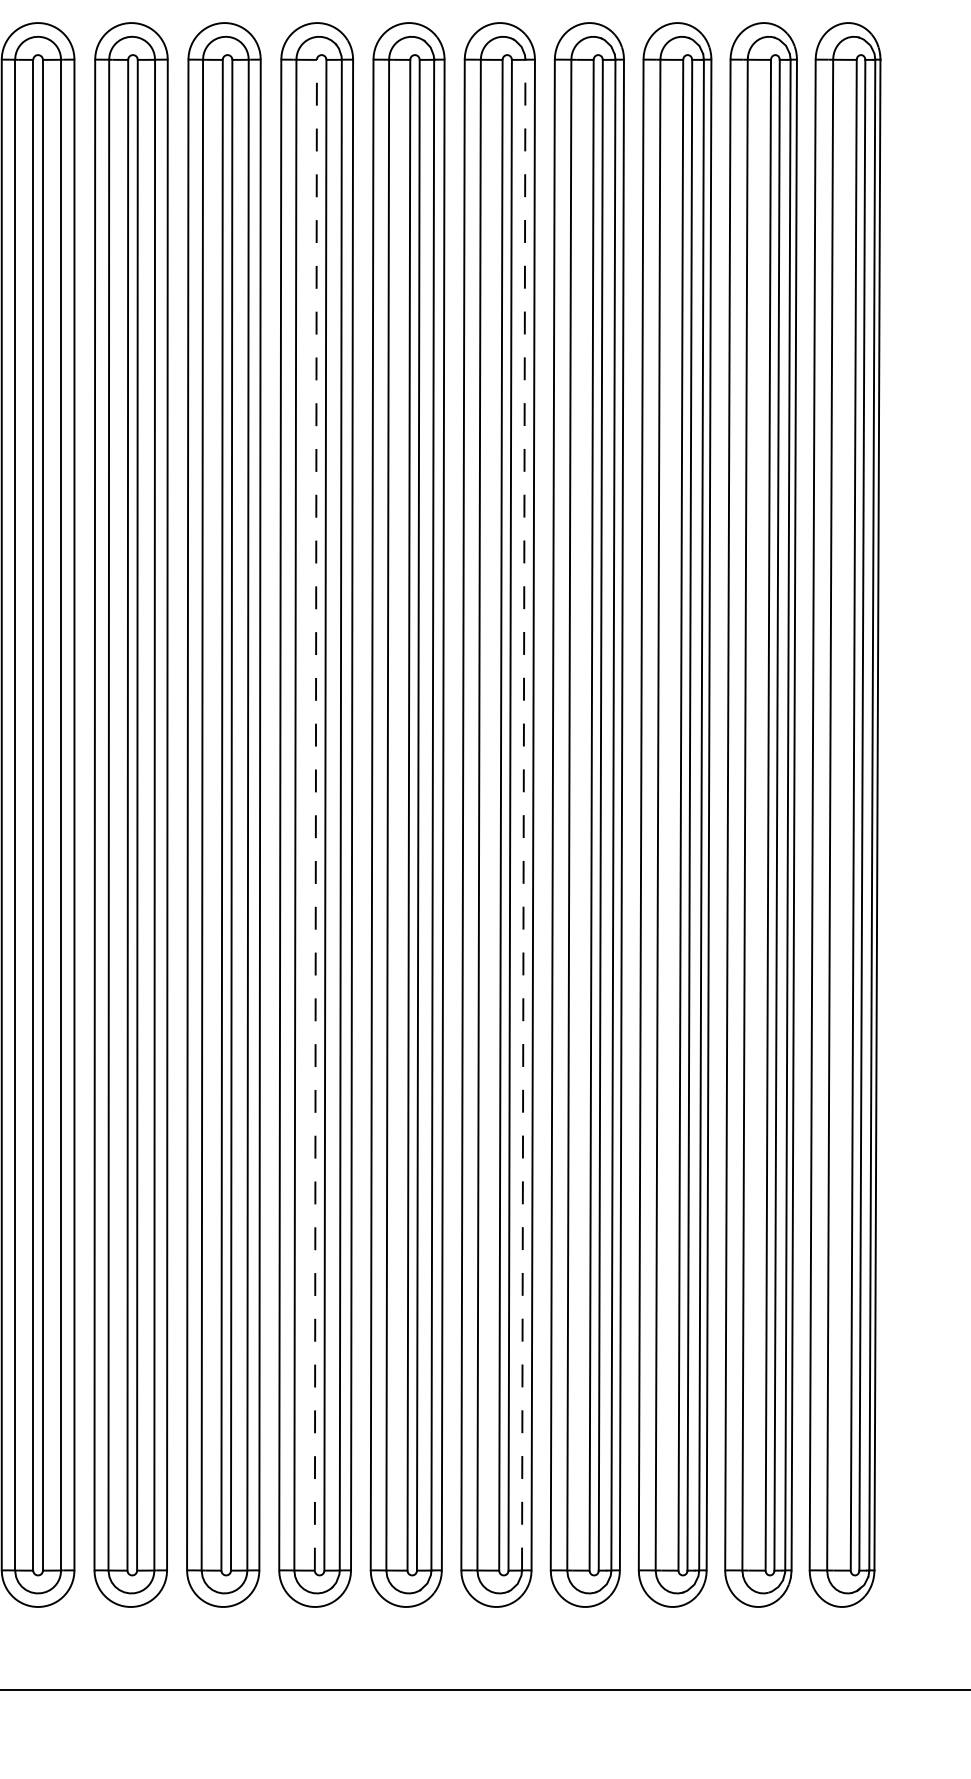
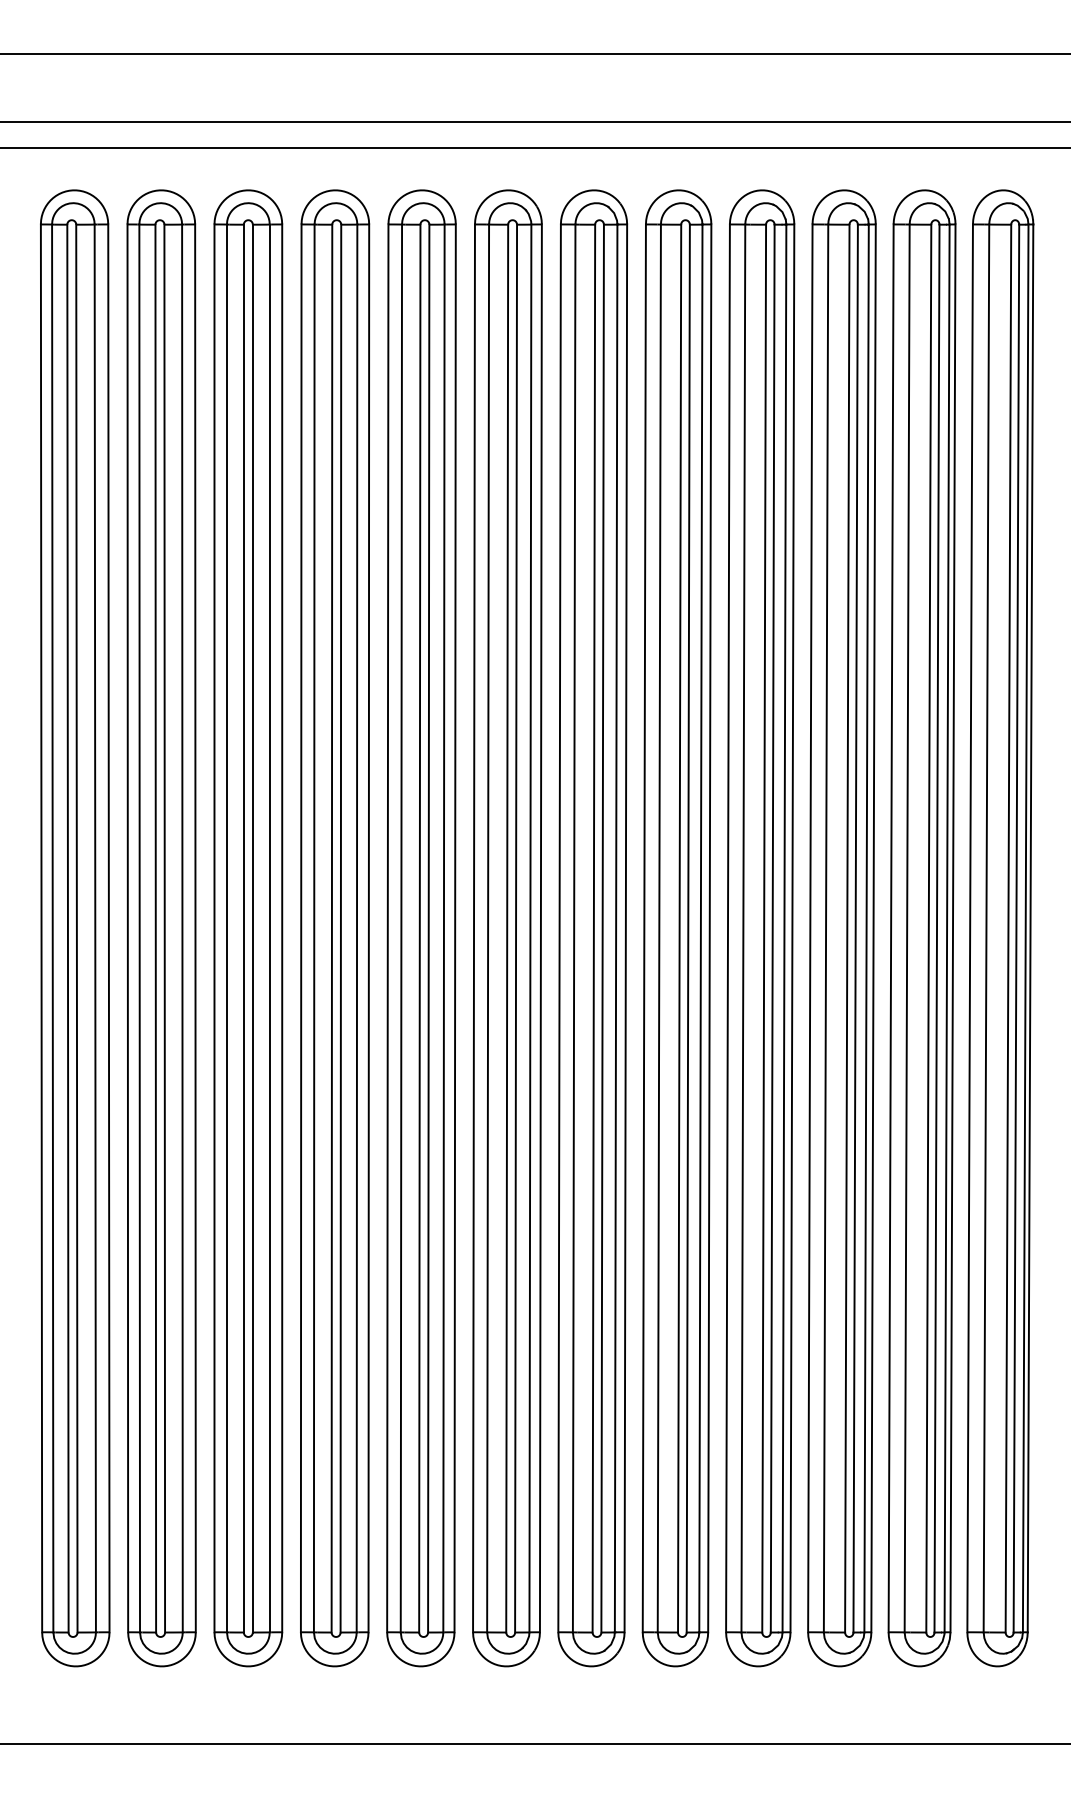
line: (316, 815) -> (507, 928), dashed -> solid
line: (523, 815) -> (700, 928), dashed -> solid

